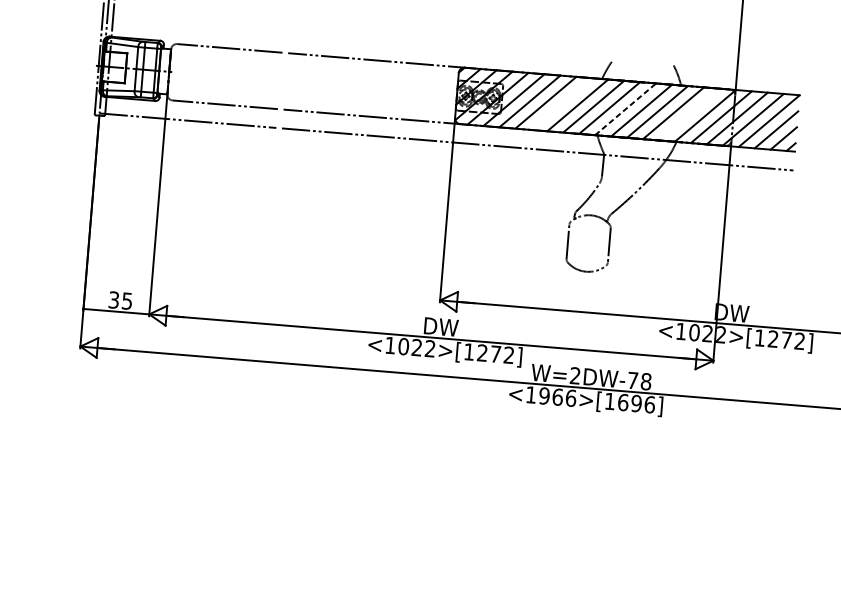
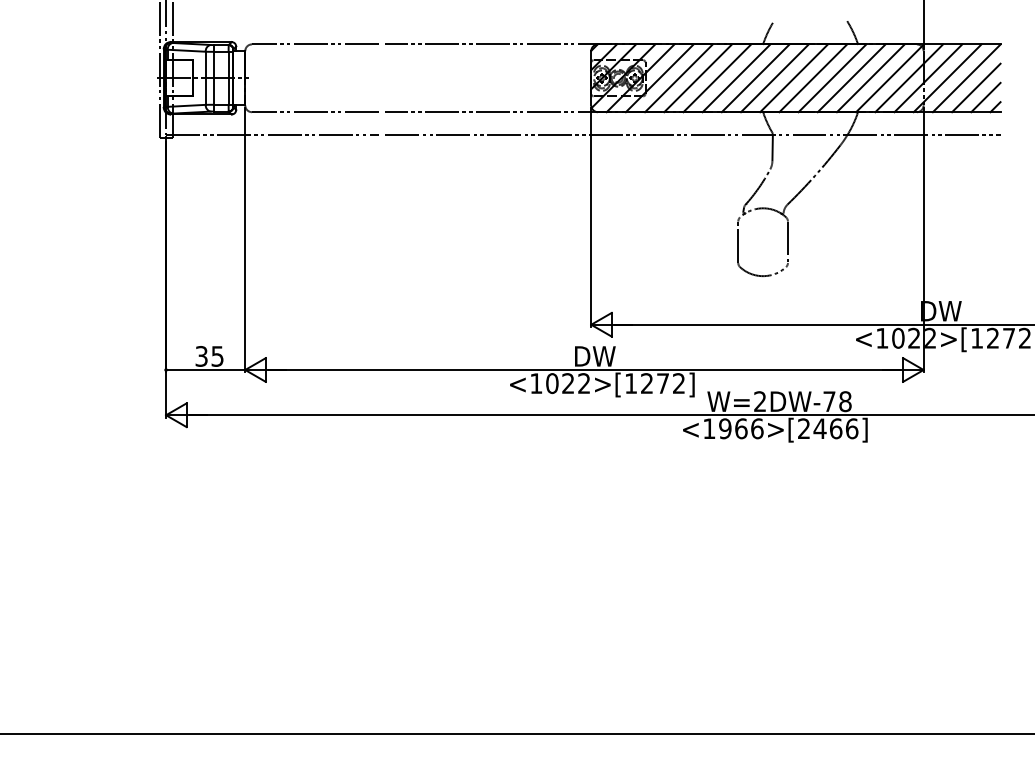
line: (561, 104) -> (717, 78), added
line: (625, 109) -> (794, 78), dashed -> solid
line: (689, 114) -> (870, 78), added
text: (623, 402) -> (820, 428), <1966>[1696] -> <1966>[2466]

